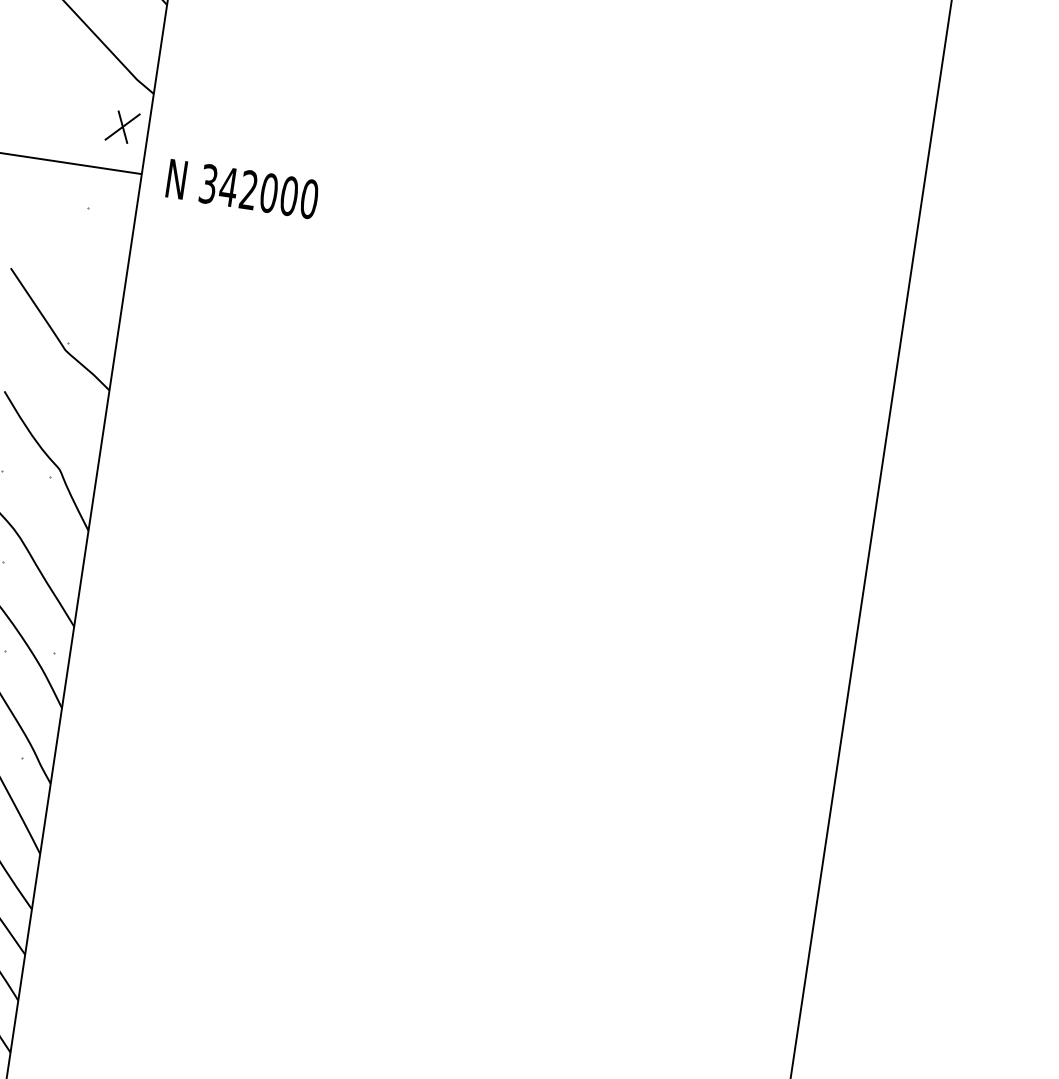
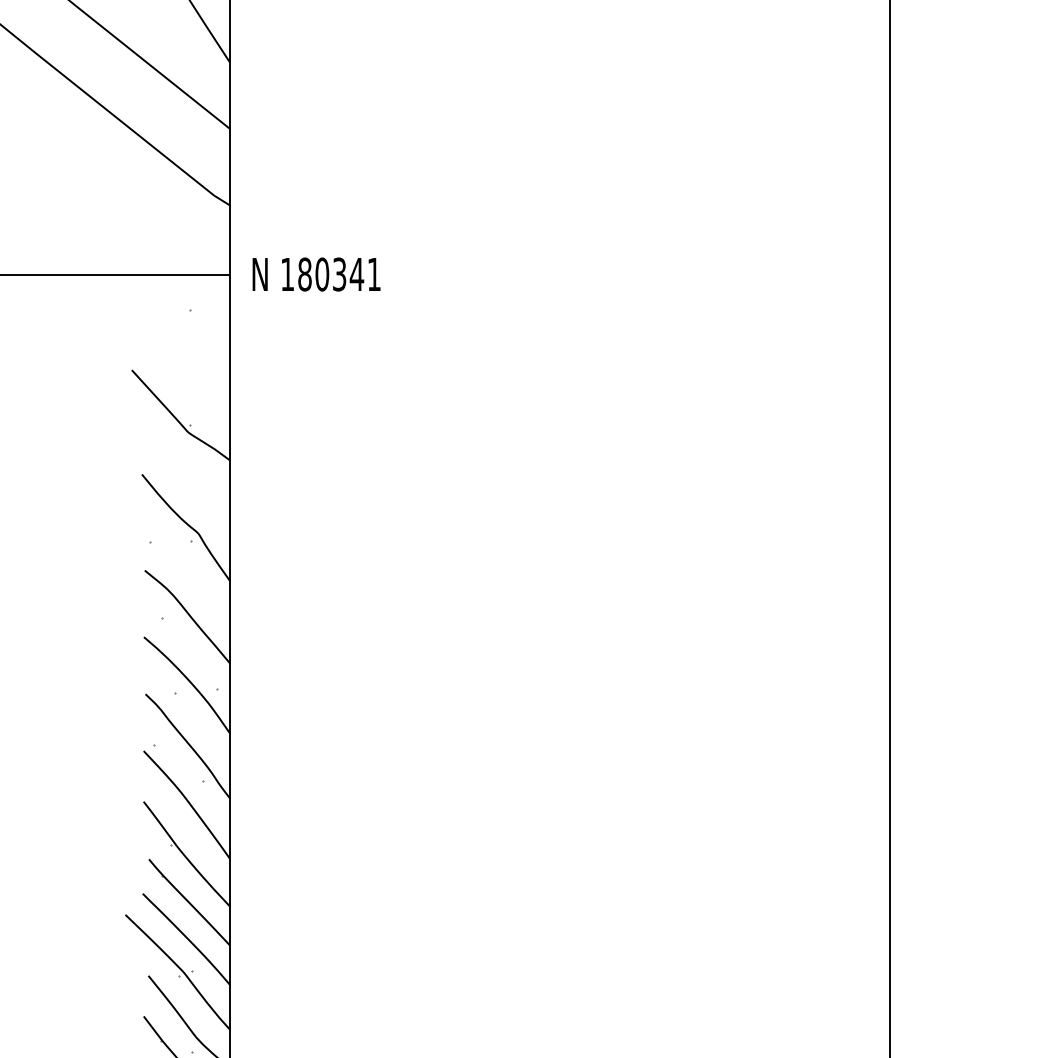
part: (121, 127) -> (207, 237), removed
text: (259, 191) -> (331, 274), 342000 -> 180341

